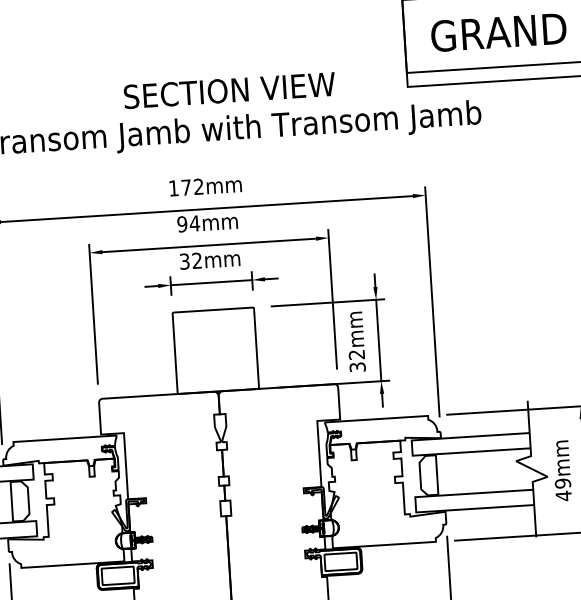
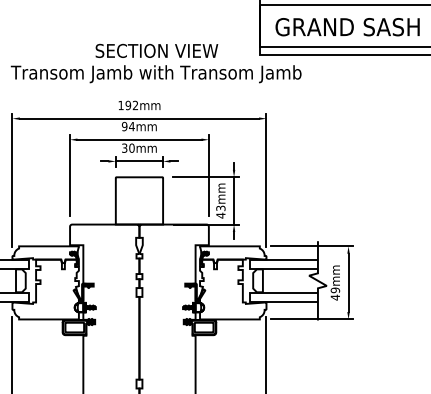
text: (186, 187) -> (128, 105), 172mm -> 192mm
text: (196, 259) -> (131, 147), 32mm -> 30mm
text: (356, 360) -> (220, 211), 32mm -> 43mm

